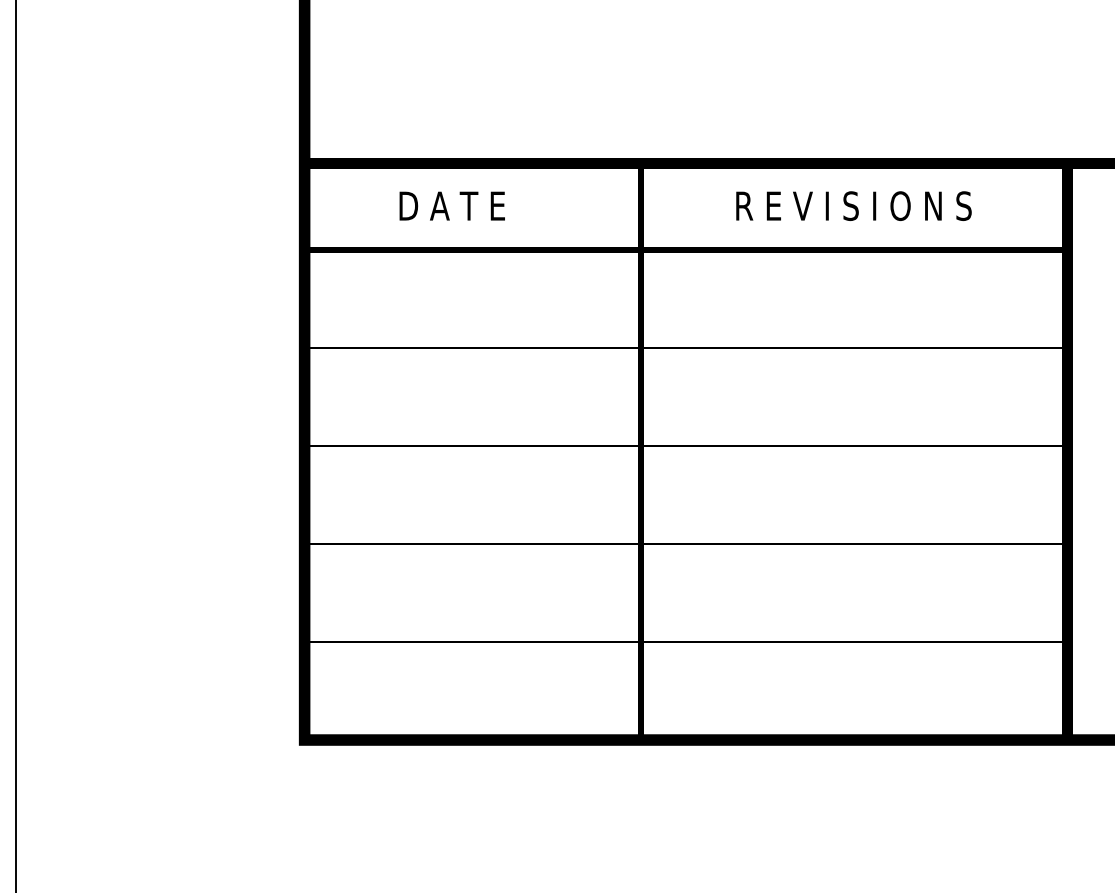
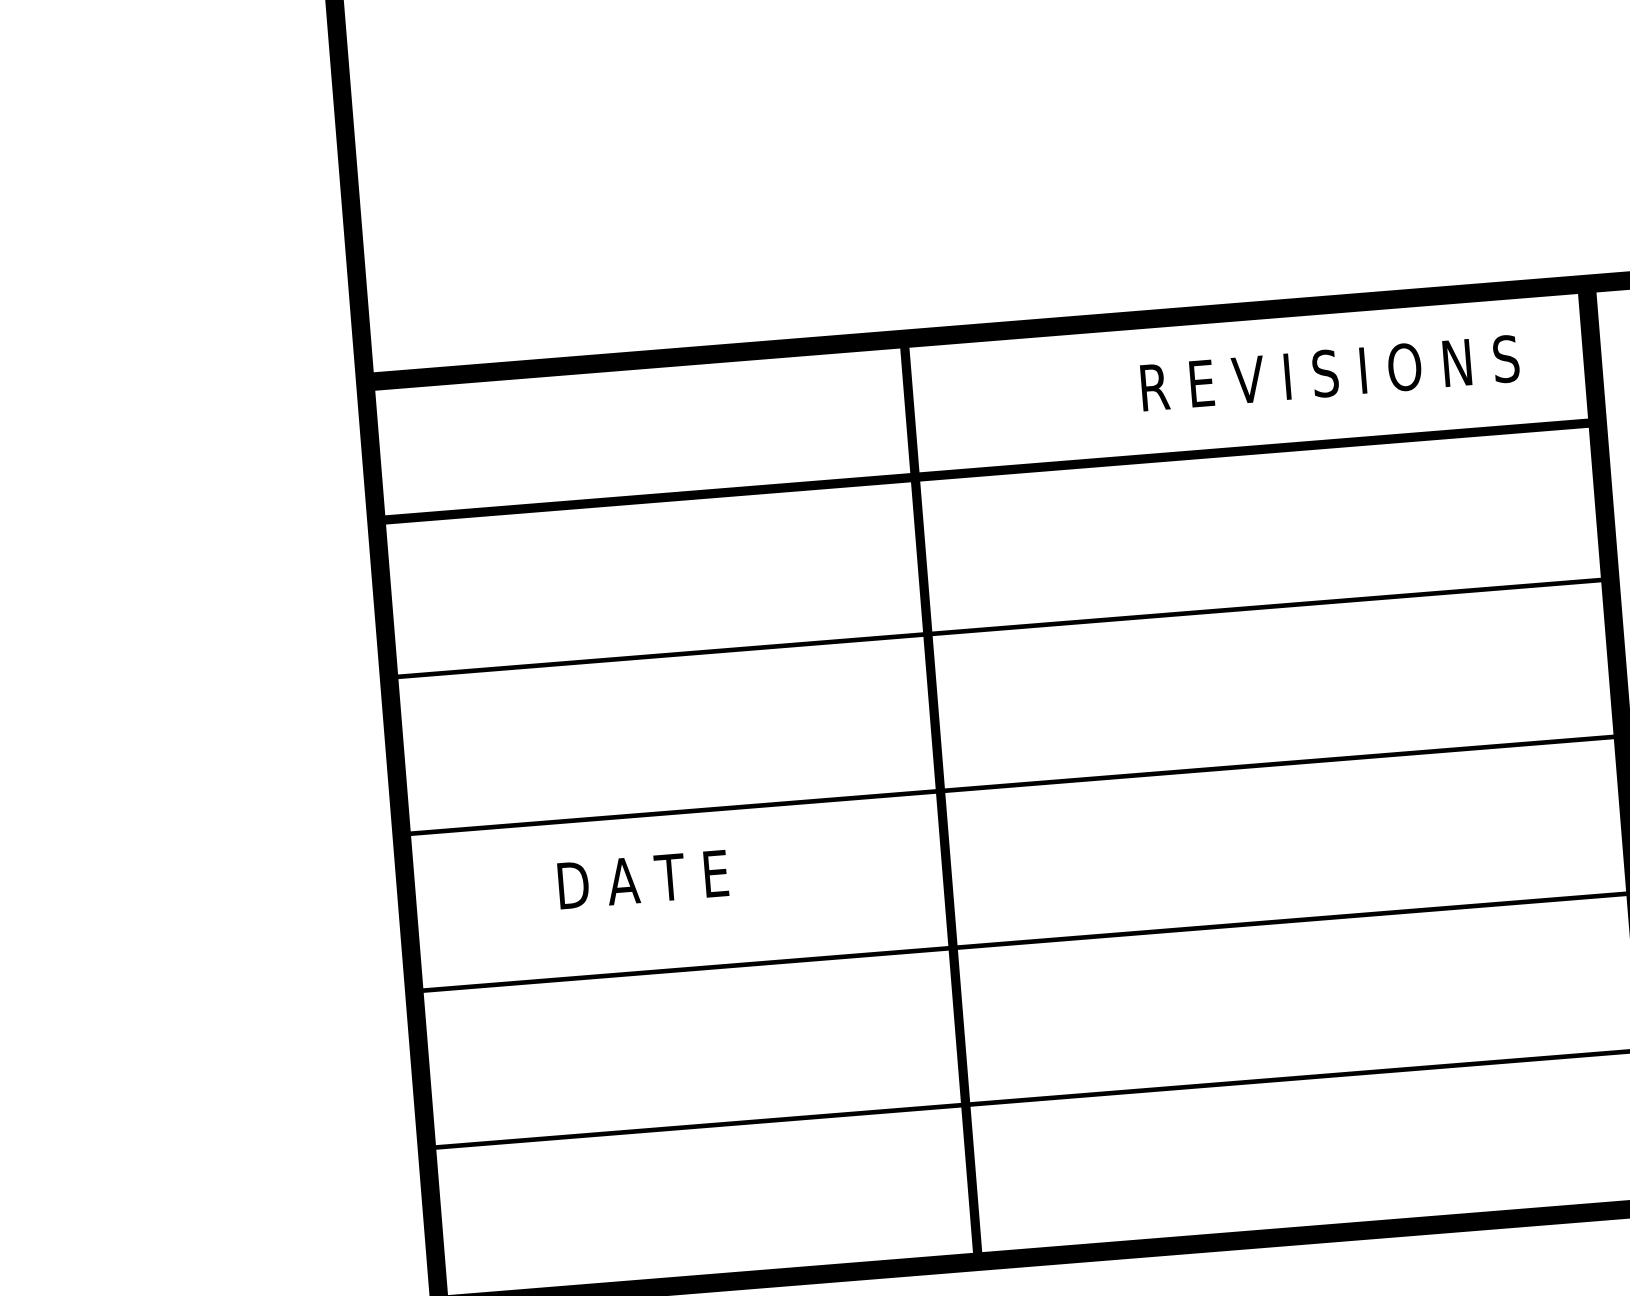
text: (451, 205) -> (641, 878), moved
text: (853, 205) -> (1329, 372), moved

